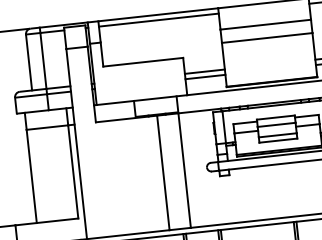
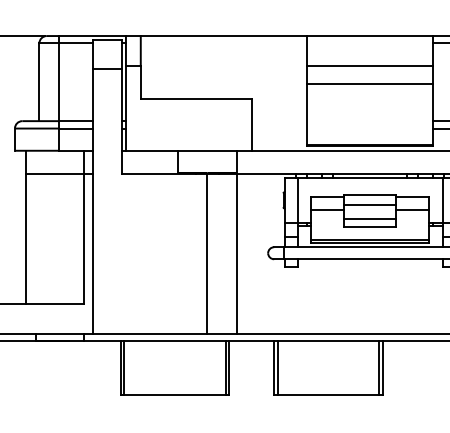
line: (158, 20) -> (223, 43), removed
line: (204, 71) -> (279, 121), removed
line: (205, 76) -> (279, 128), removed

